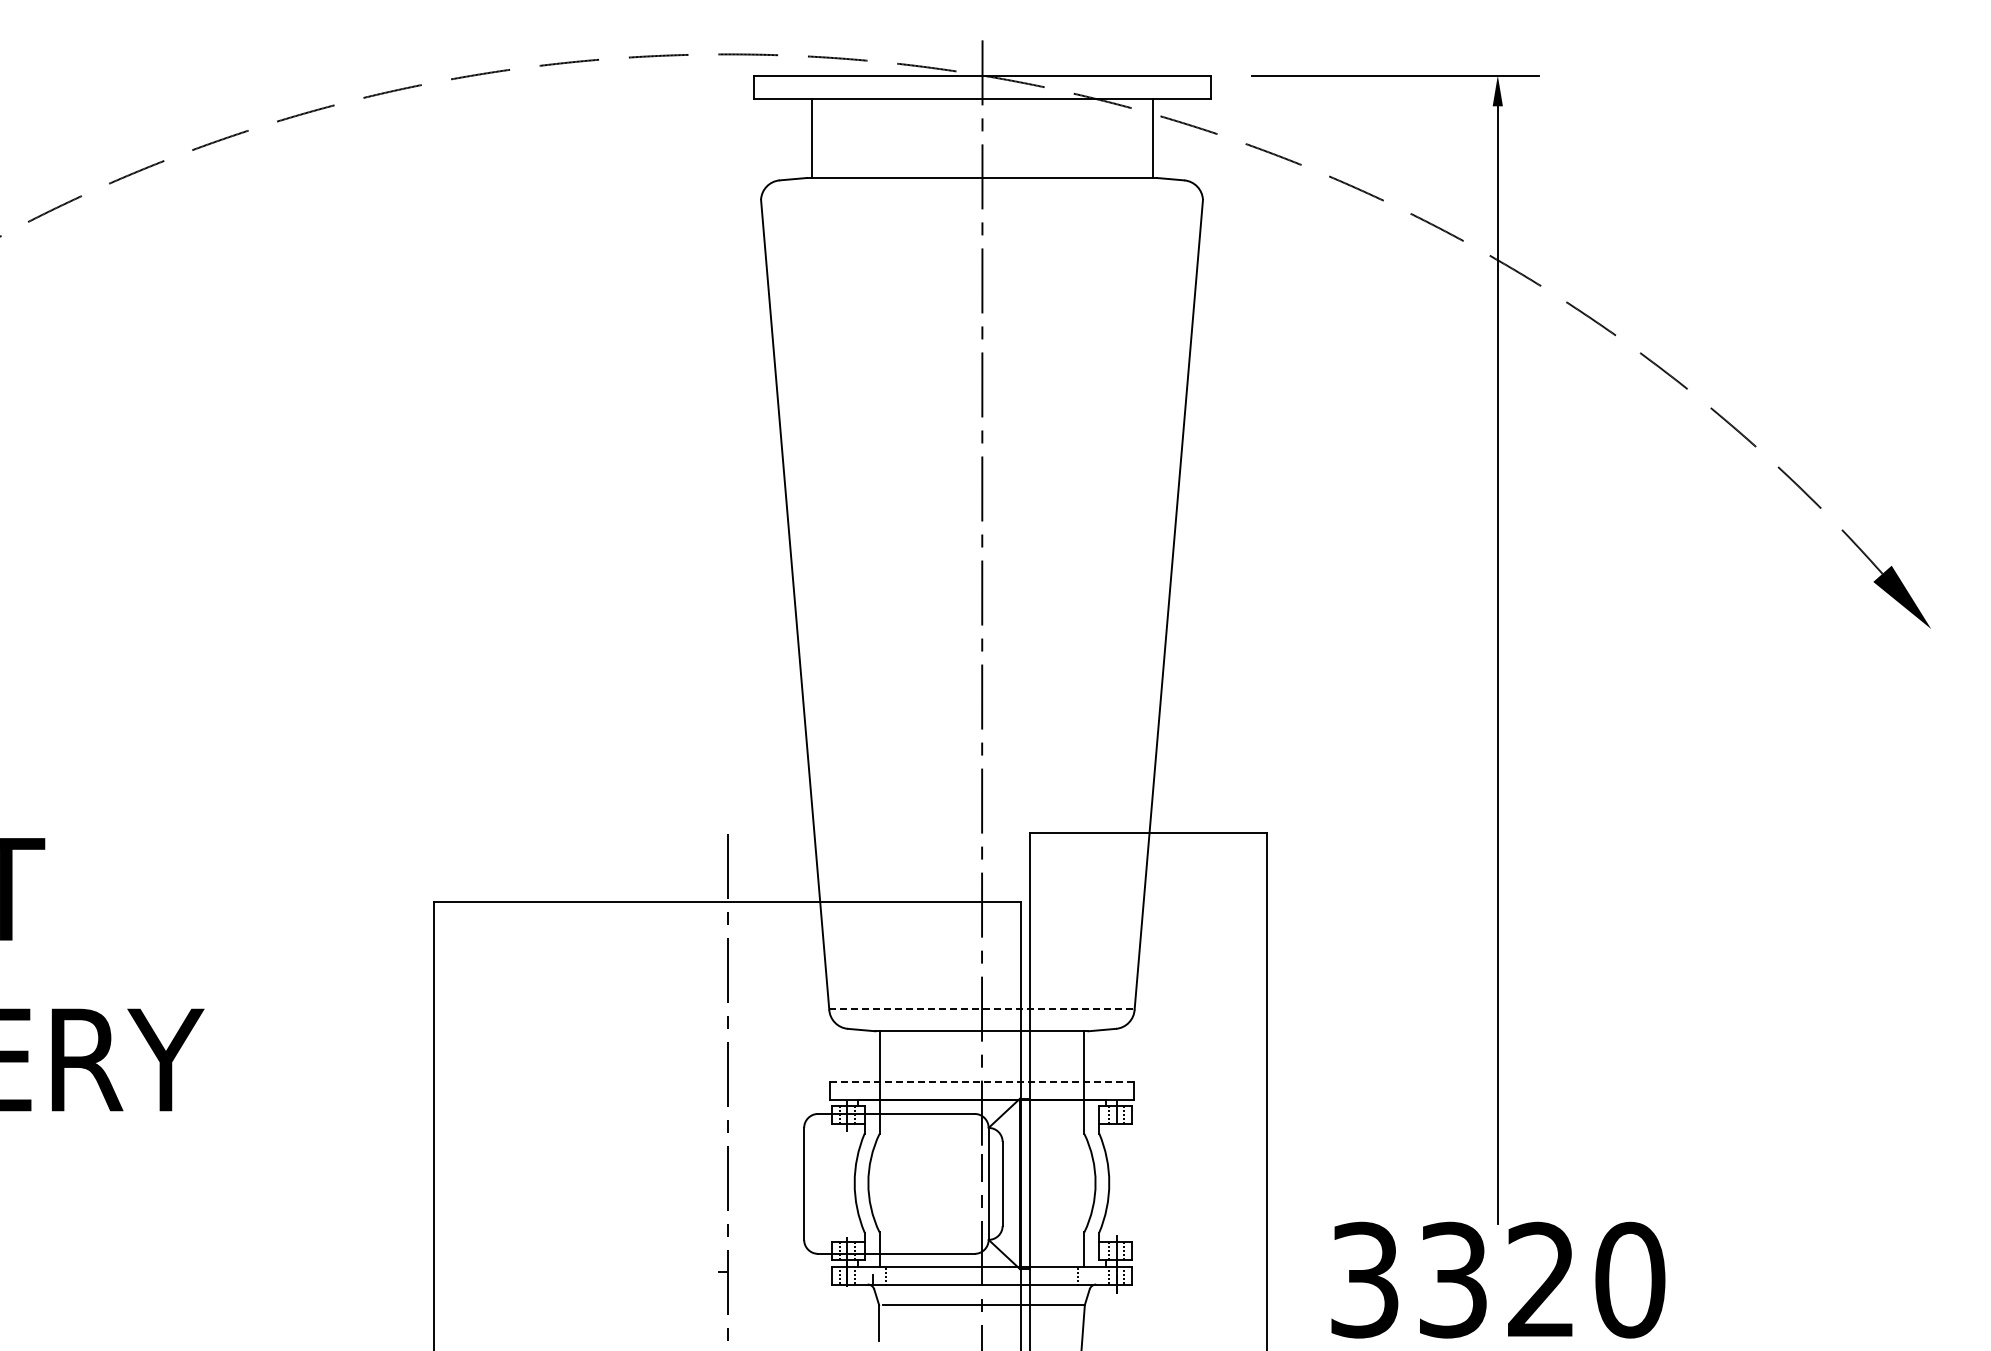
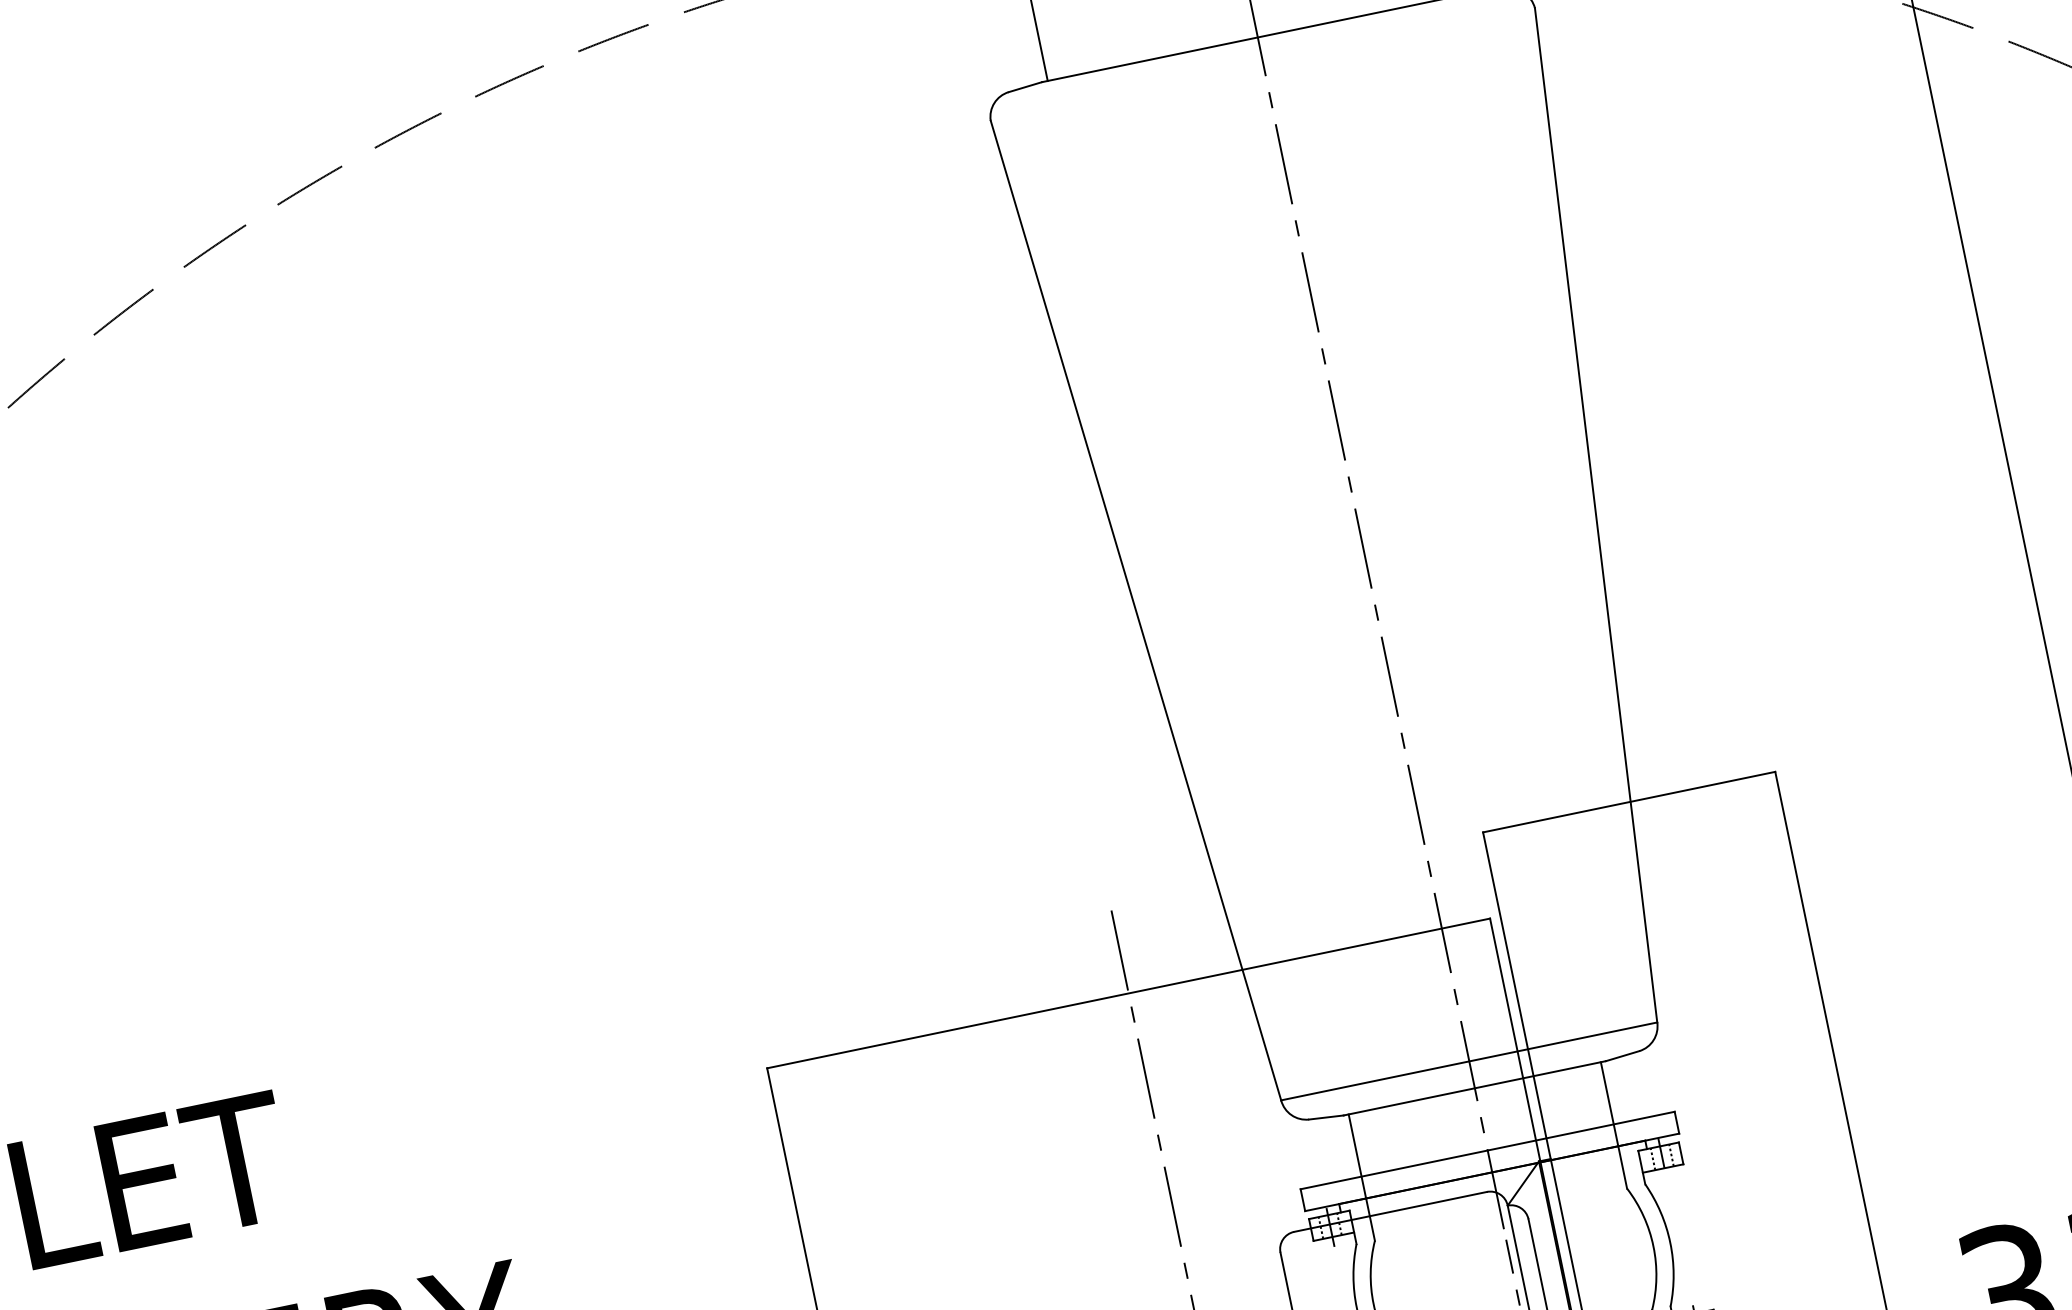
line: (981, 1009) -> (1468, 1061), dashed -> solid
line: (981, 1081) -> (1487, 1150), dashed -> solid

